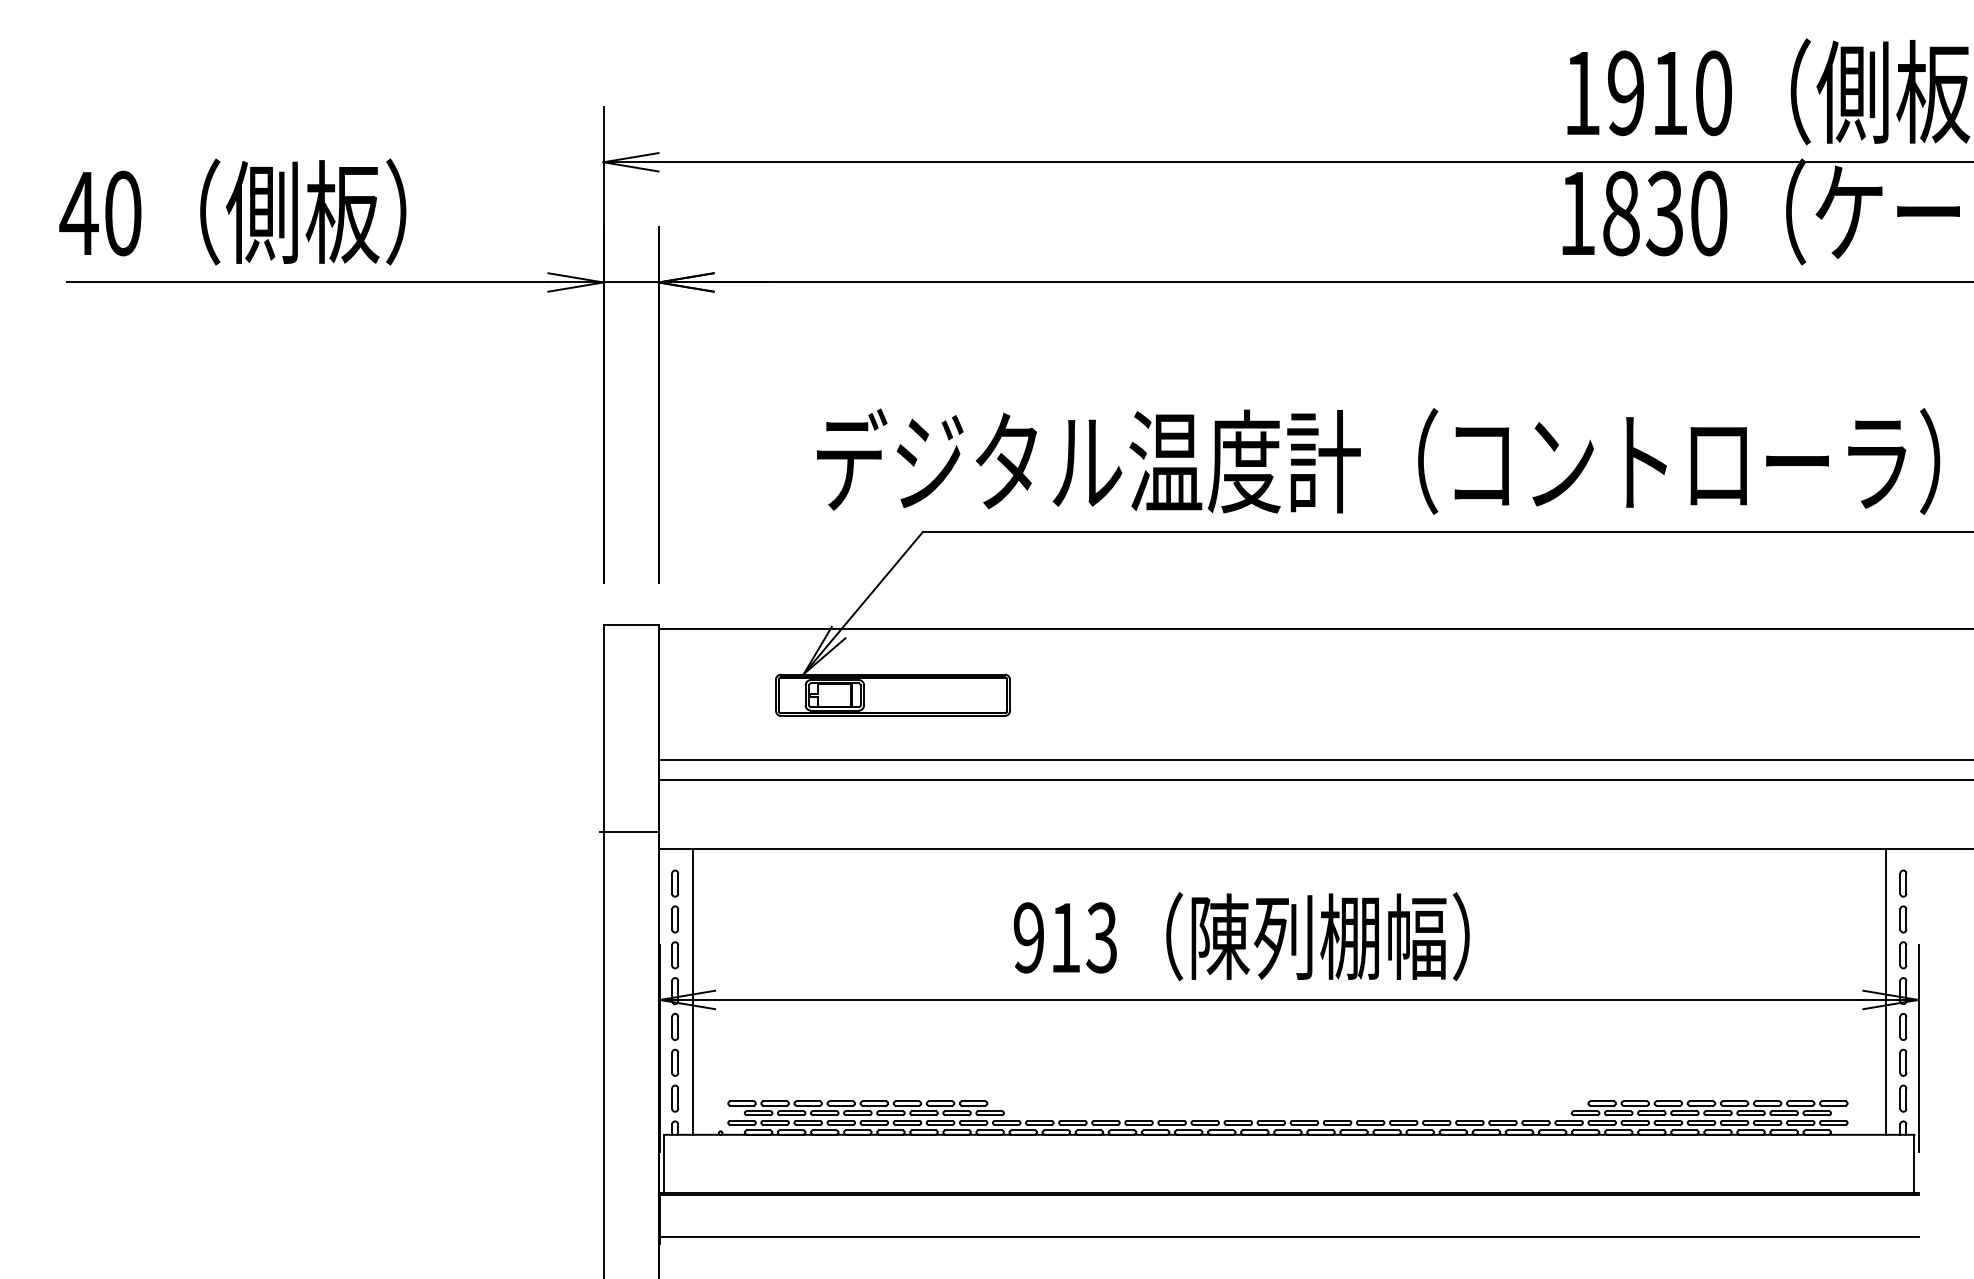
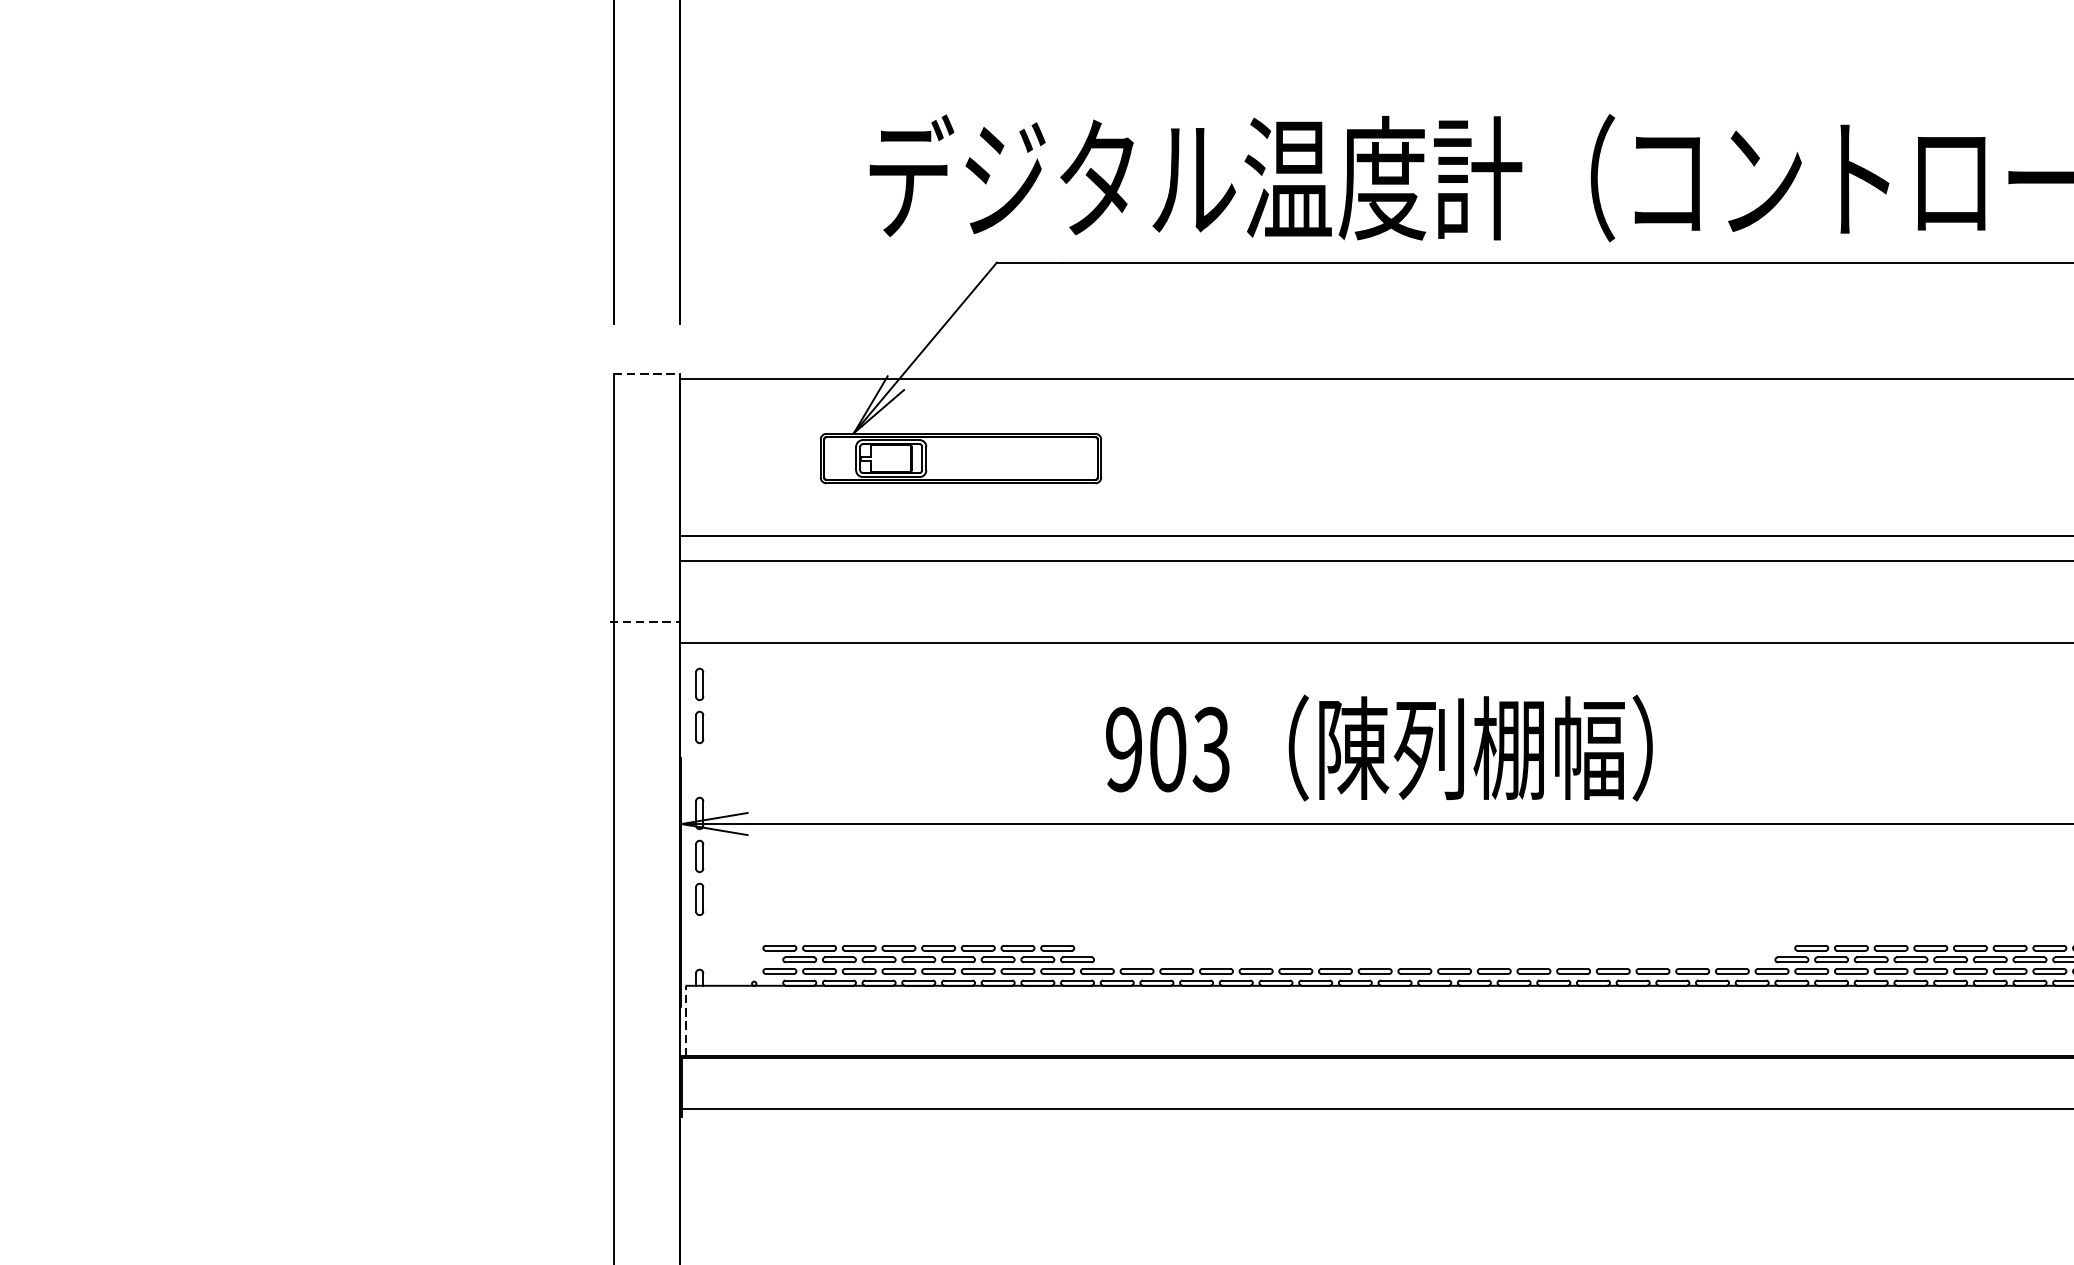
line: (631, 624) -> (647, 373), solid -> dashed
line: (629, 831) -> (644, 621), solid -> dashed
text: (1065, 937) -> (1167, 749), 913 -> 903
part: (675, 955) -> (700, 770), removed
line: (693, 991) -> (721, 813), removed
part: (674, 1098) -> (698, 942), removed
line: (664, 1163) -> (686, 1020), solid -> dashed

